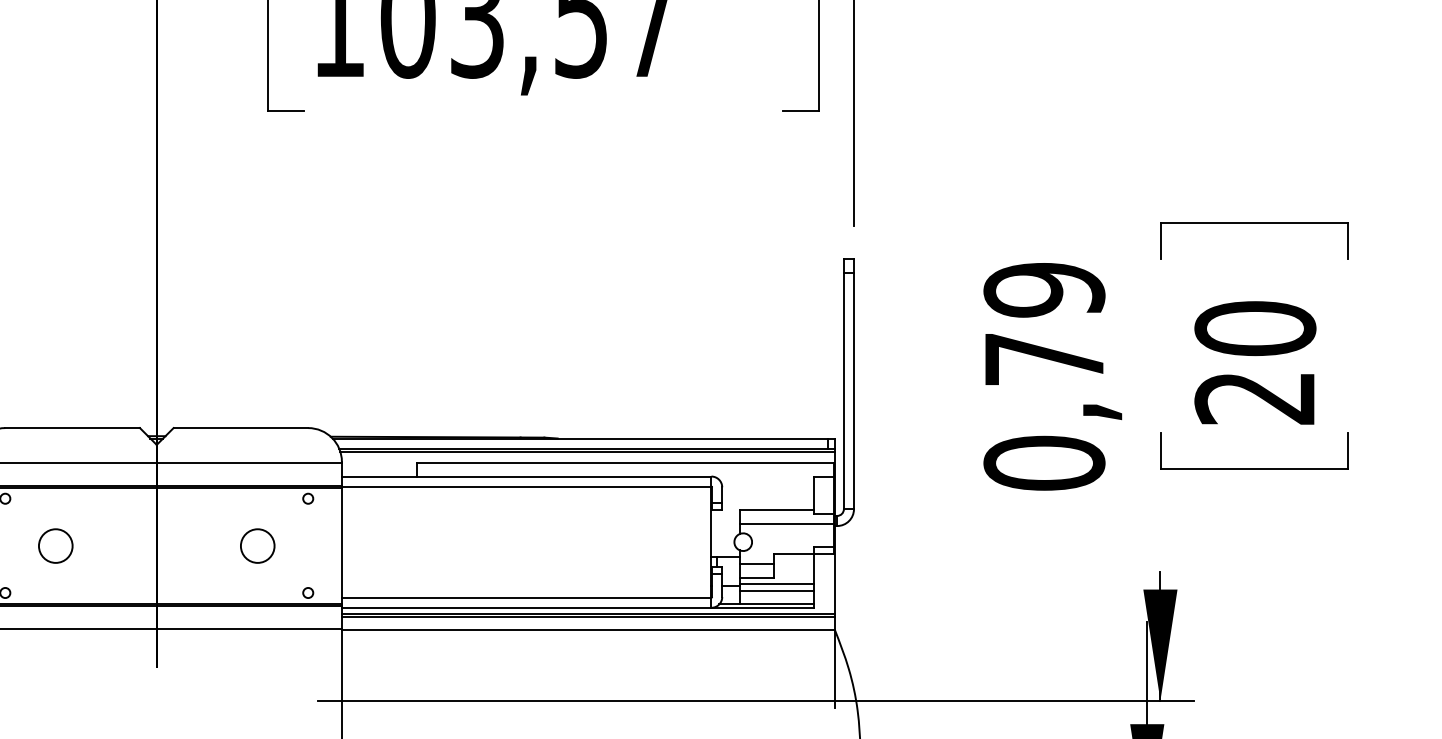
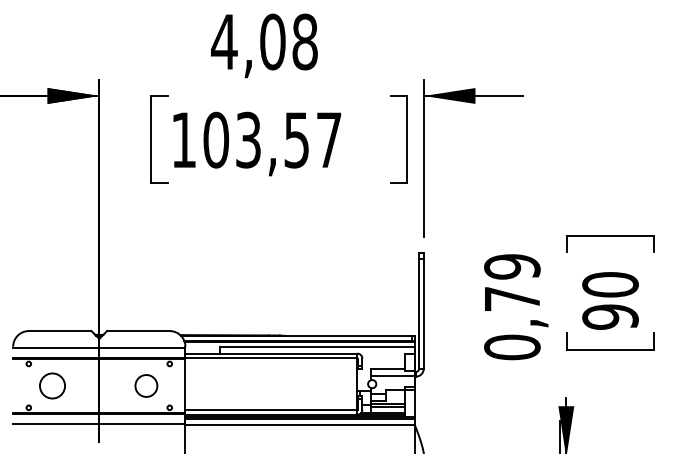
text: (1255, 396) -> (610, 316), 20 -> 90
circle: (54, 545) -> (51, 385), size x1.6
circle: (256, 545) -> (145, 385), size x1.4

